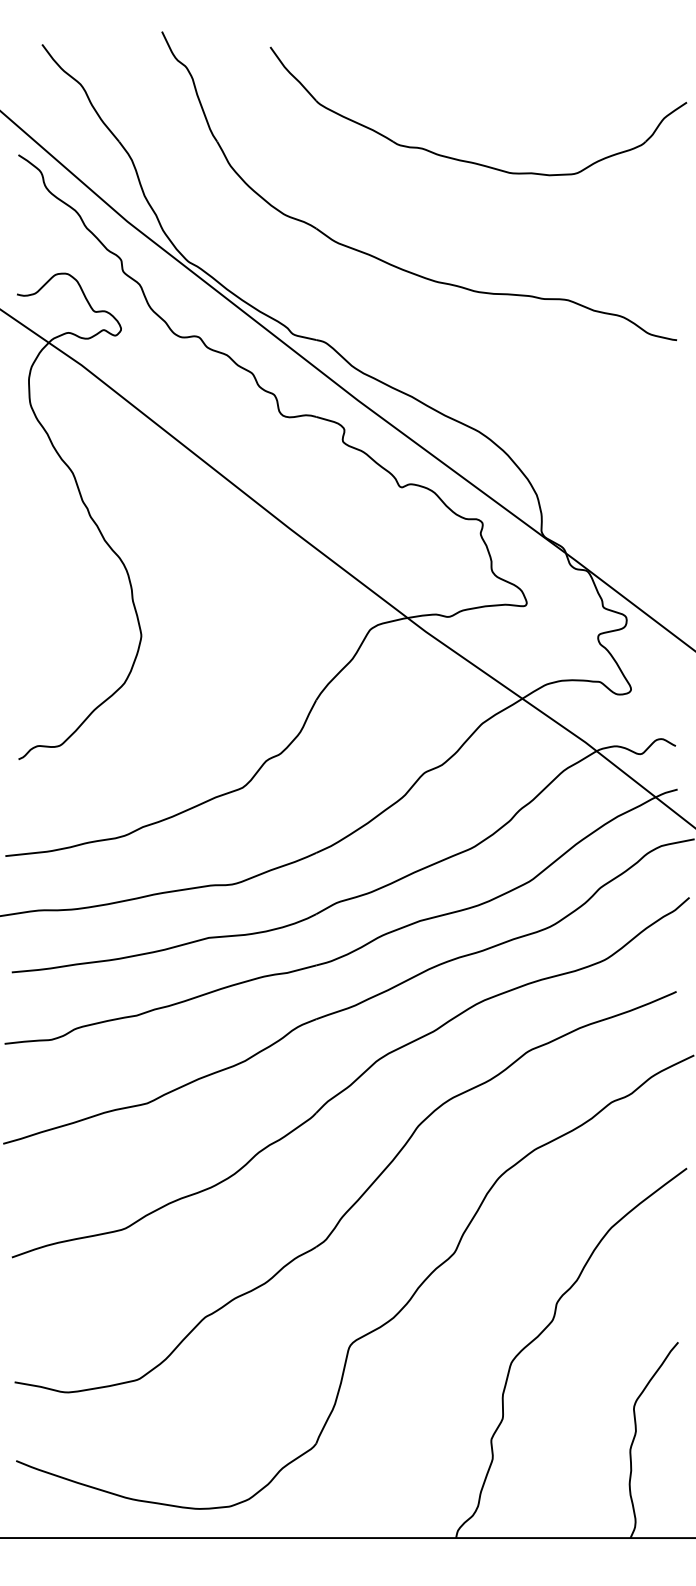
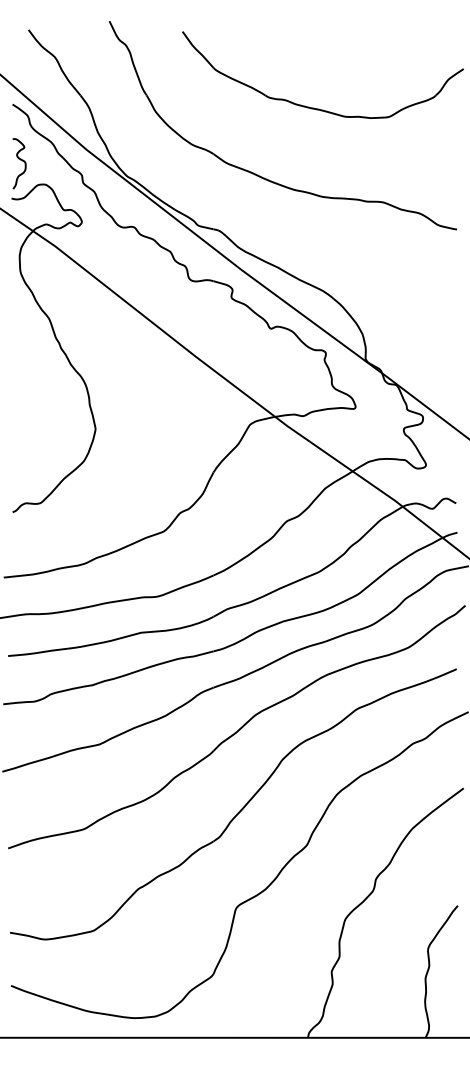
curve: (30, 238) -> (20, 160), added

